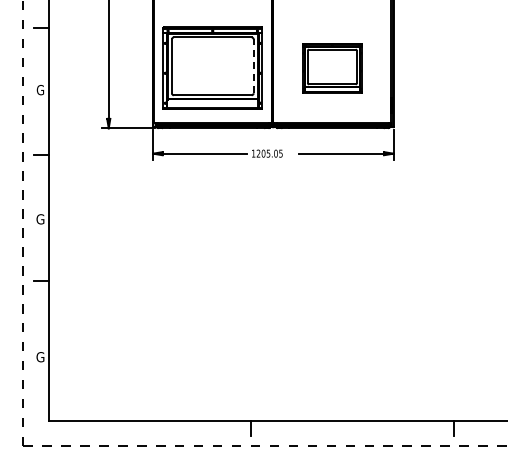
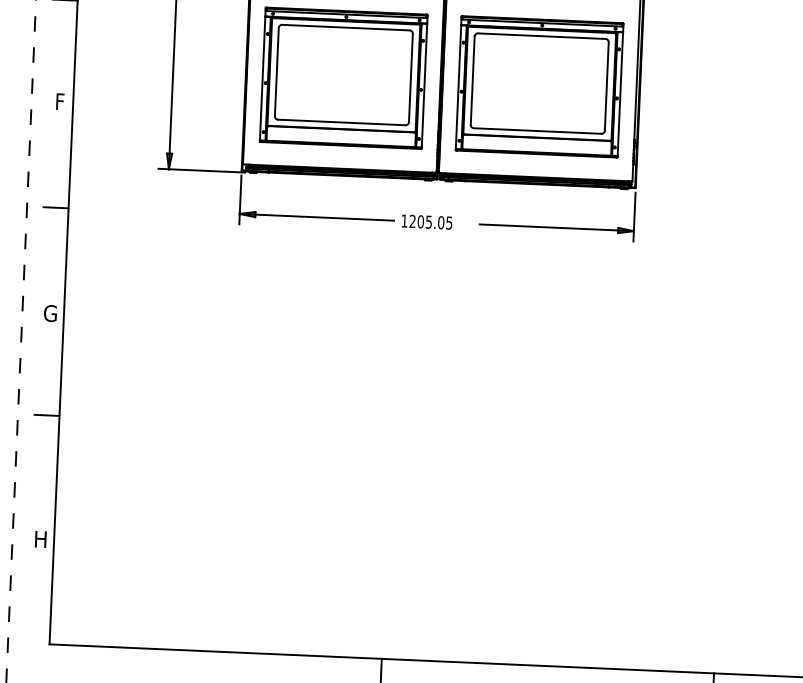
line: (253, 66) -> (410, 78), dashed -> solid
part: (332, 67) -> (539, 85), size x1.67
text: (40, 90) -> (59, 102), G -> F
text: (40, 357) -> (40, 539), G -> H

